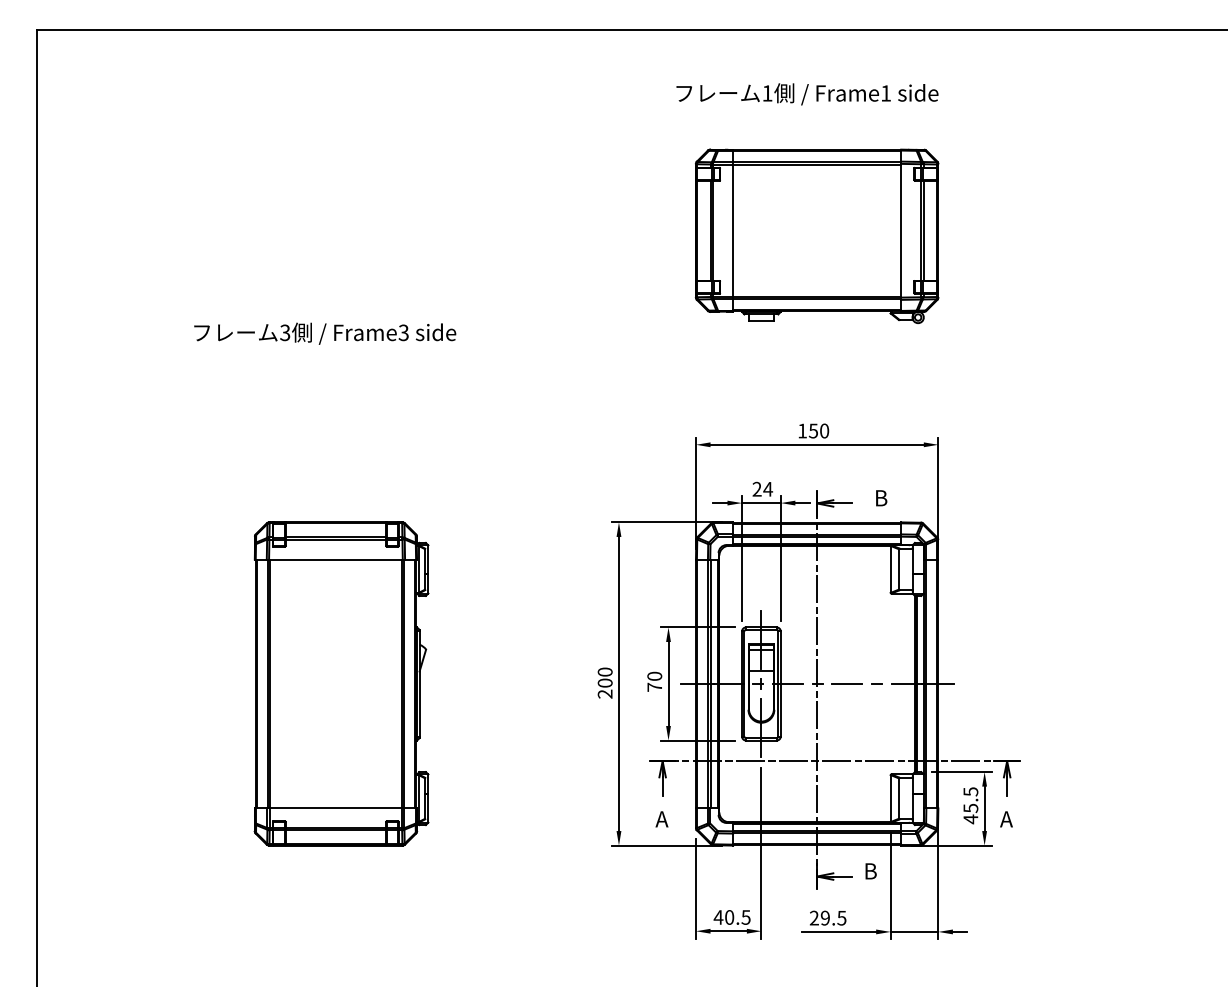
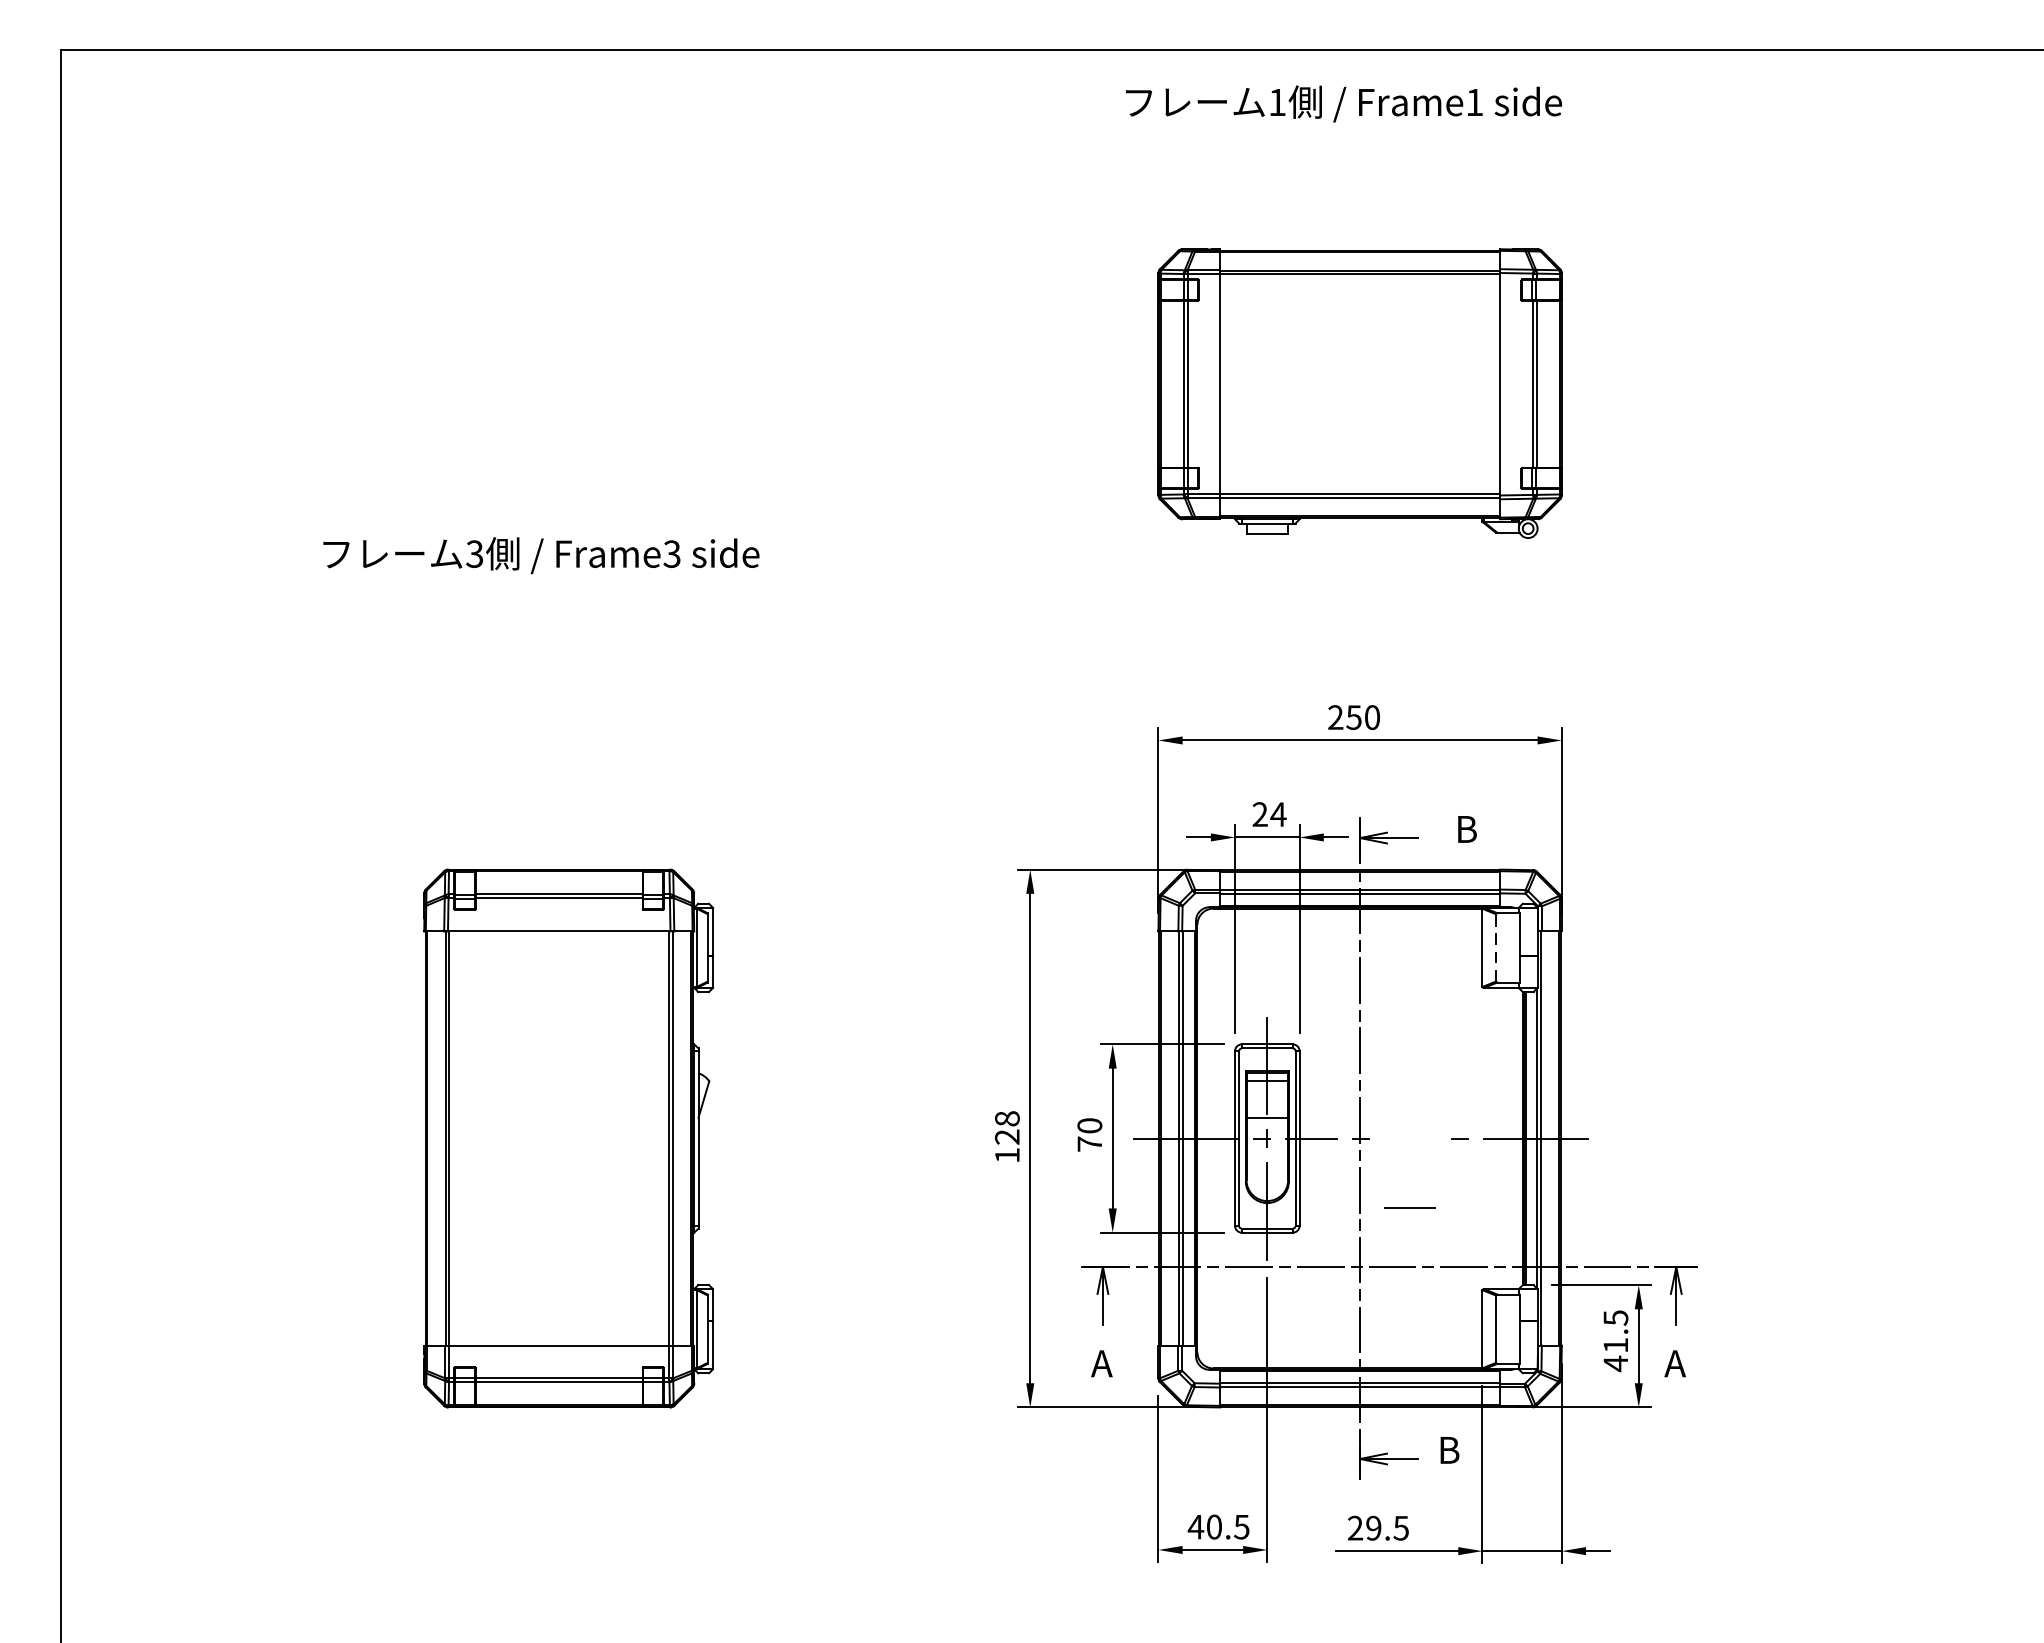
text: (807, 94) -> (1344, 104), moved
text: (802, 430) -> (1335, 716), 150 -> 250
line: (898, 568) -> (1495, 946), solid -> dashed
text: (604, 682) -> (1006, 1136), 200 -> 128
line: (846, 683) -> (1408, 1207), moved
text: (970, 808) -> (1615, 1345), 45.5 -> 41.5

